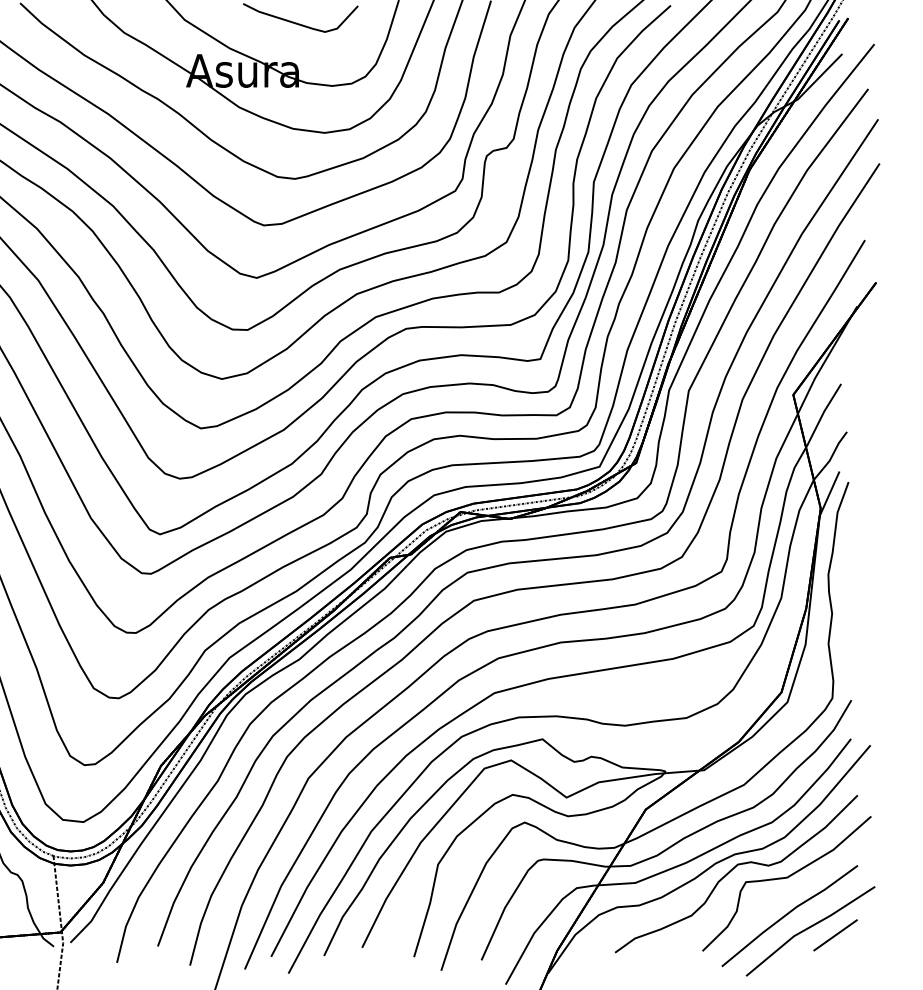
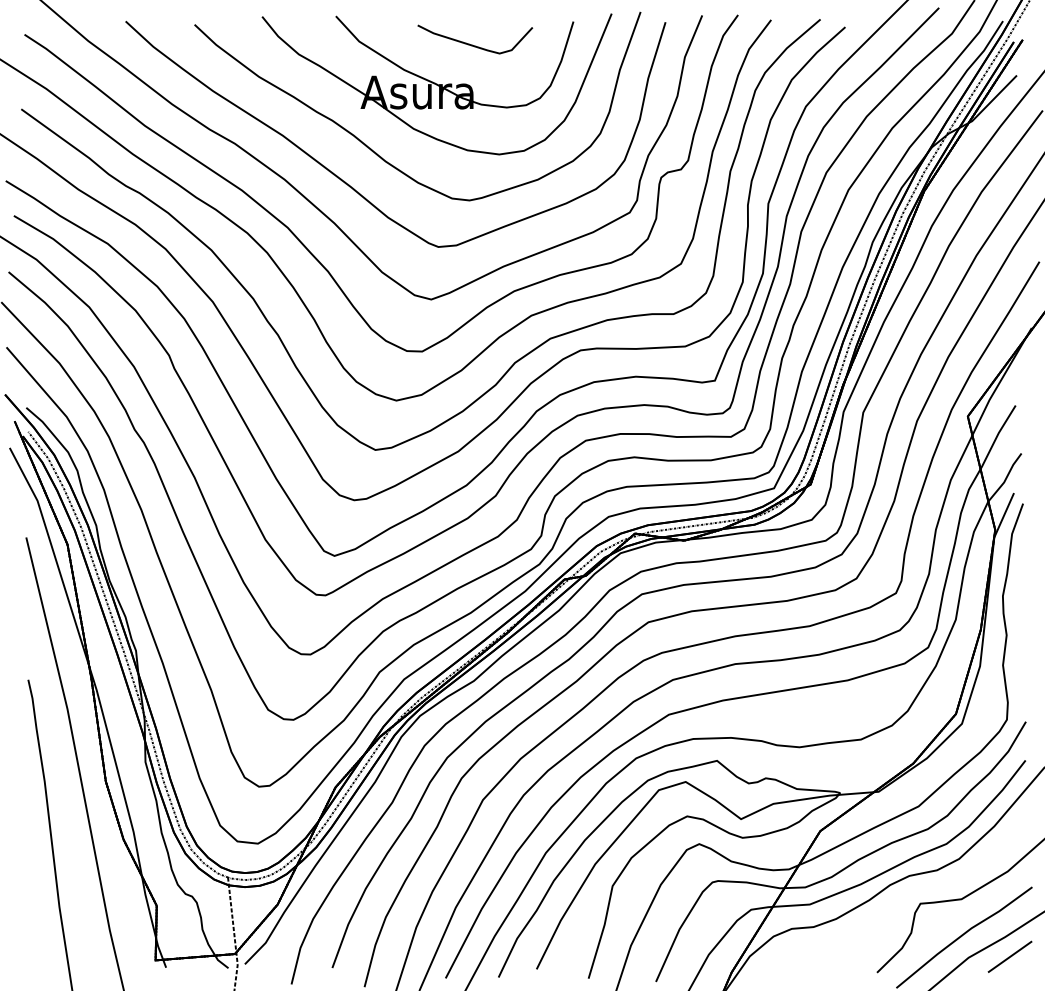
curve: (732, 869) -> (907, 891), removed

